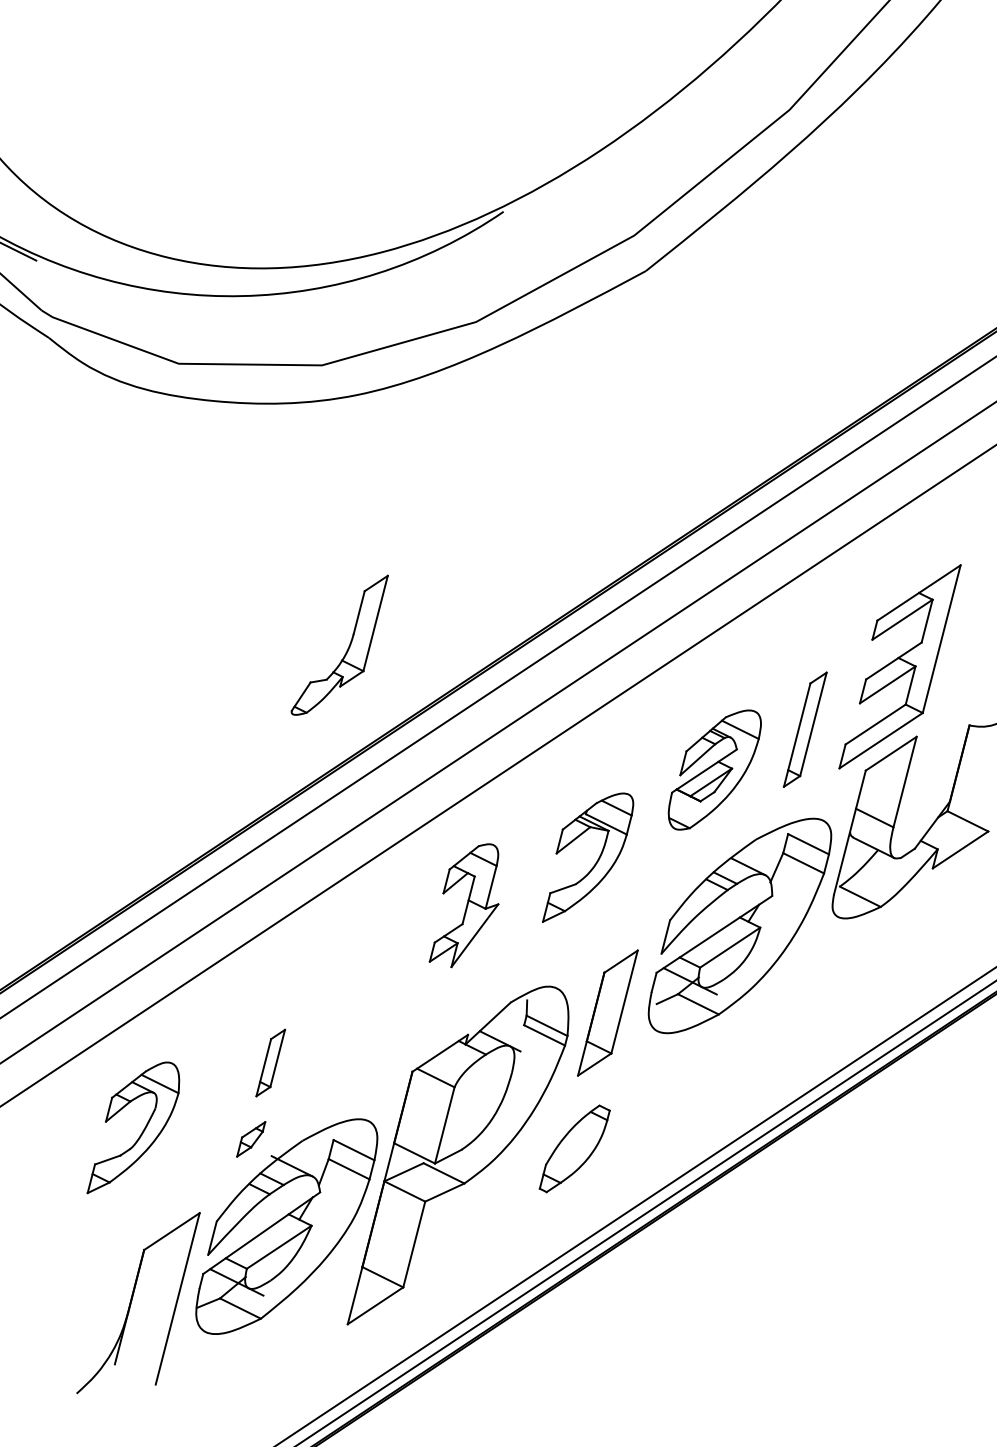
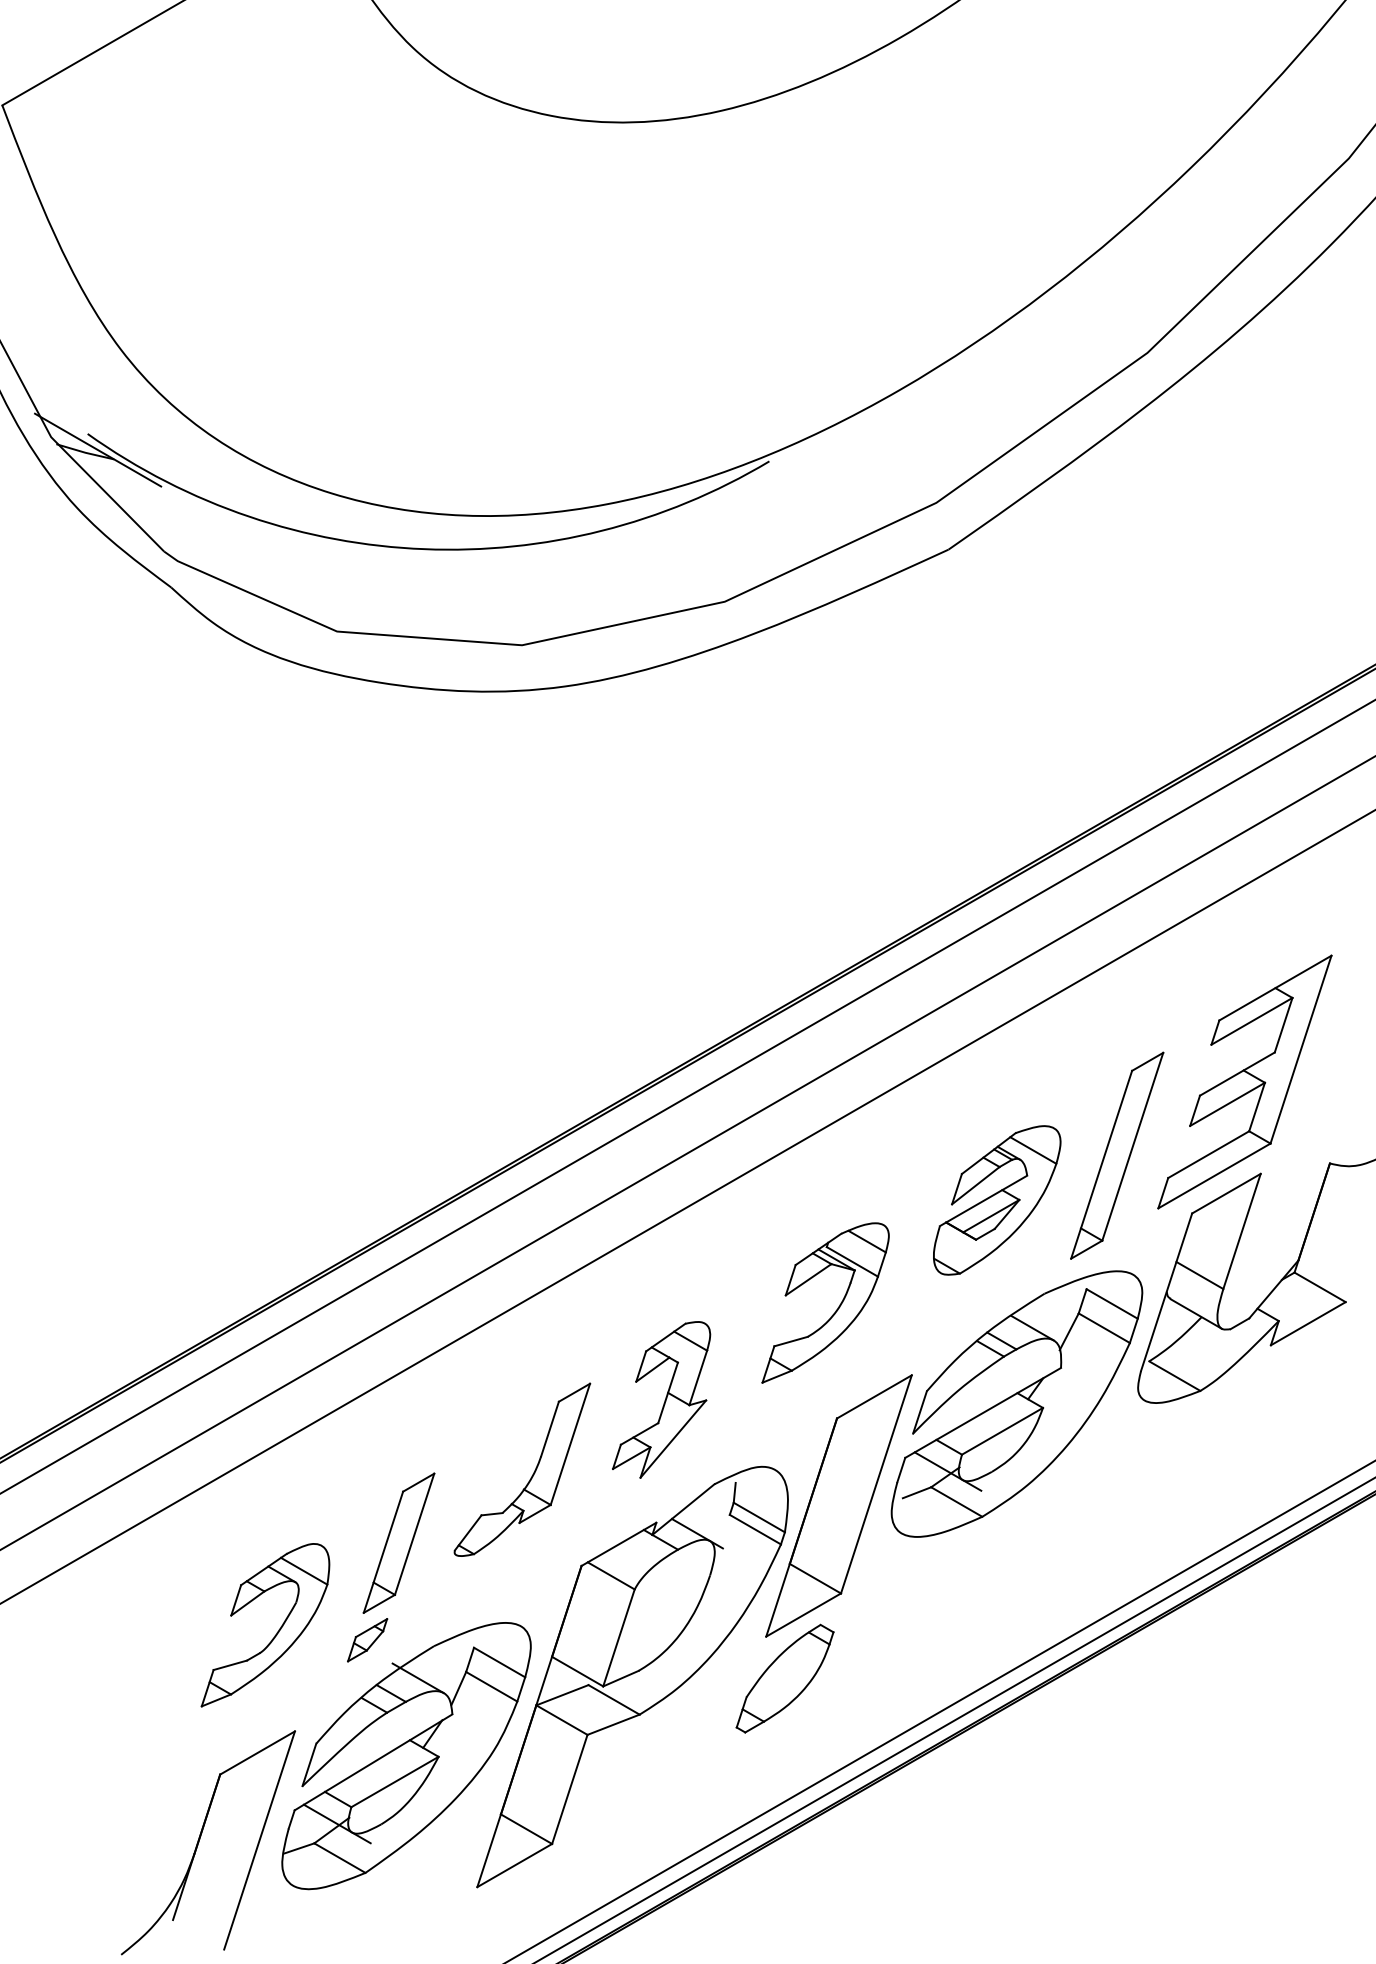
part: (347, 648) -> (532, 1474), moved
part: (805, 729) -> (1117, 1155), size x1.43
part: (463, 905) -> (661, 1399), moved
part: (607, 1012) -> (838, 1505), size x1.67
part: (270, 1062) -> (398, 1542), size x1.67
part: (141, 1132) -> (276, 1632), moved

